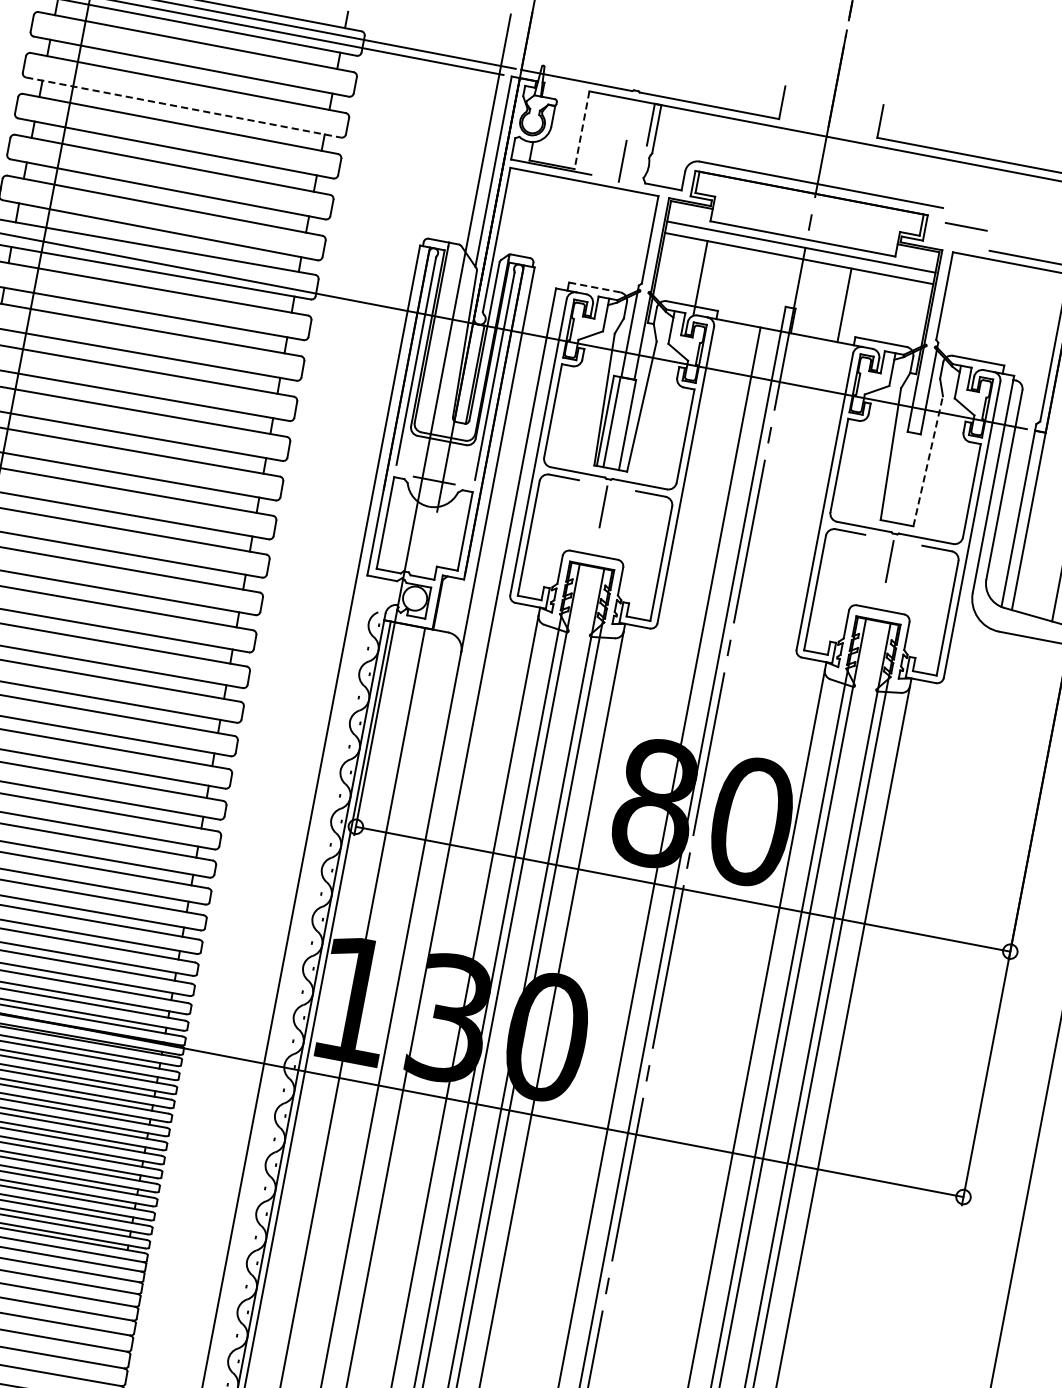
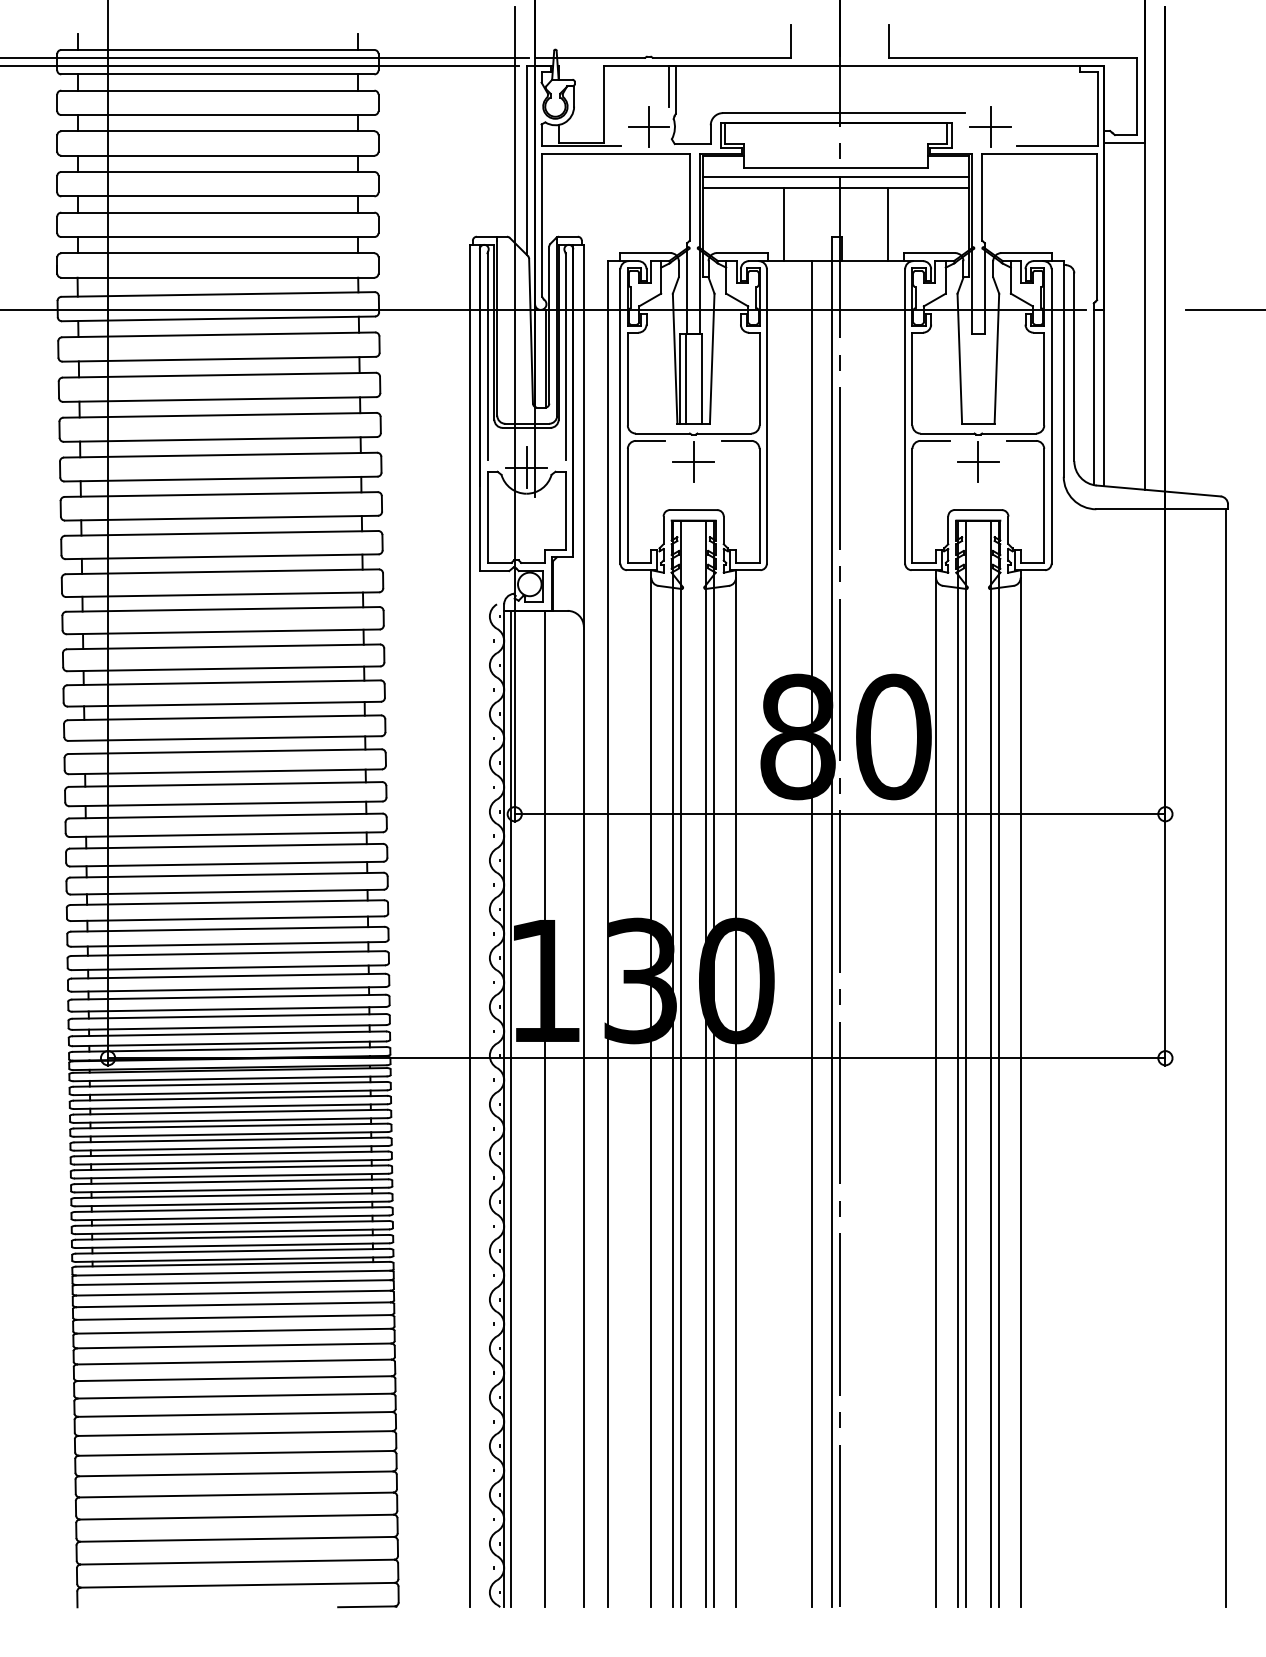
line: (183, 107) -> (217, 155), dashed -> solid
line: (582, 130) -> (604, 104), dashed -> solid
line: (622, 160) -> (648, 126), added
line: (966, 226) -> (990, 126), added
line: (700, 277) -> (783, 224), moved
line: (594, 287) -> (645, 253), dashed -> solid
line: (927, 460) -> (996, 358), dashed -> solid
line: (434, 480) -> (526, 467), added
line: (603, 507) -> (693, 462), added
line: (889, 562) -> (978, 462), added

